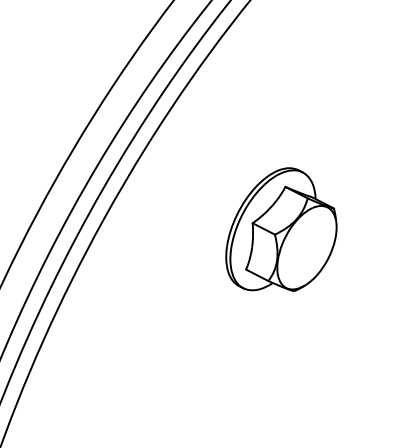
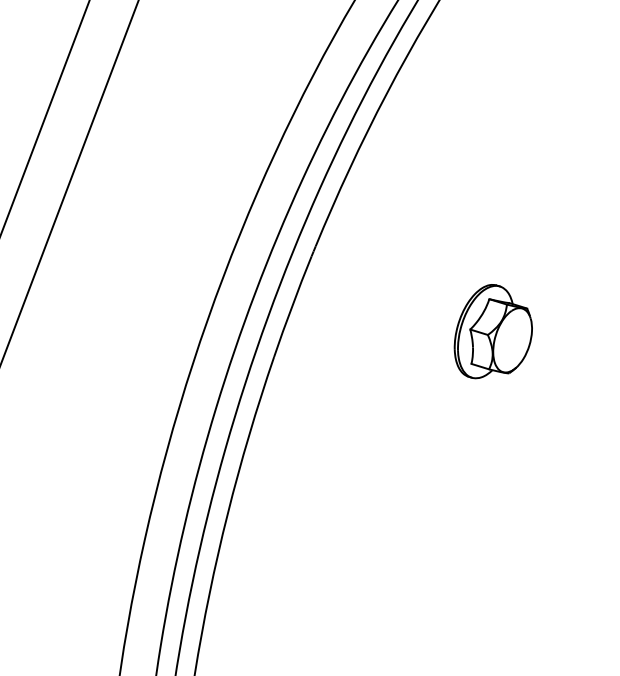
part: (283, 231) -> (493, 331), size x0.6

